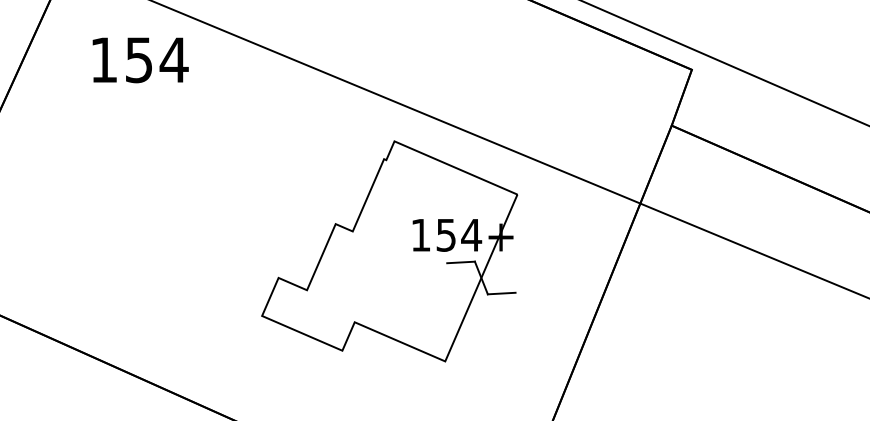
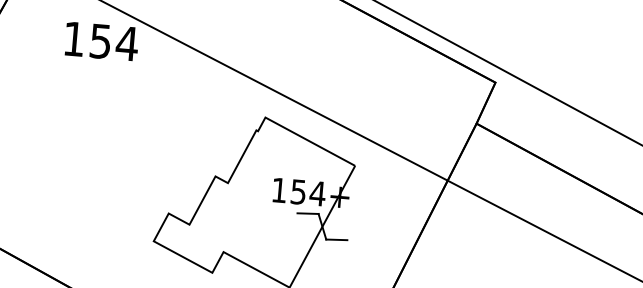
text: (140, 60) -> (101, 41), moved

